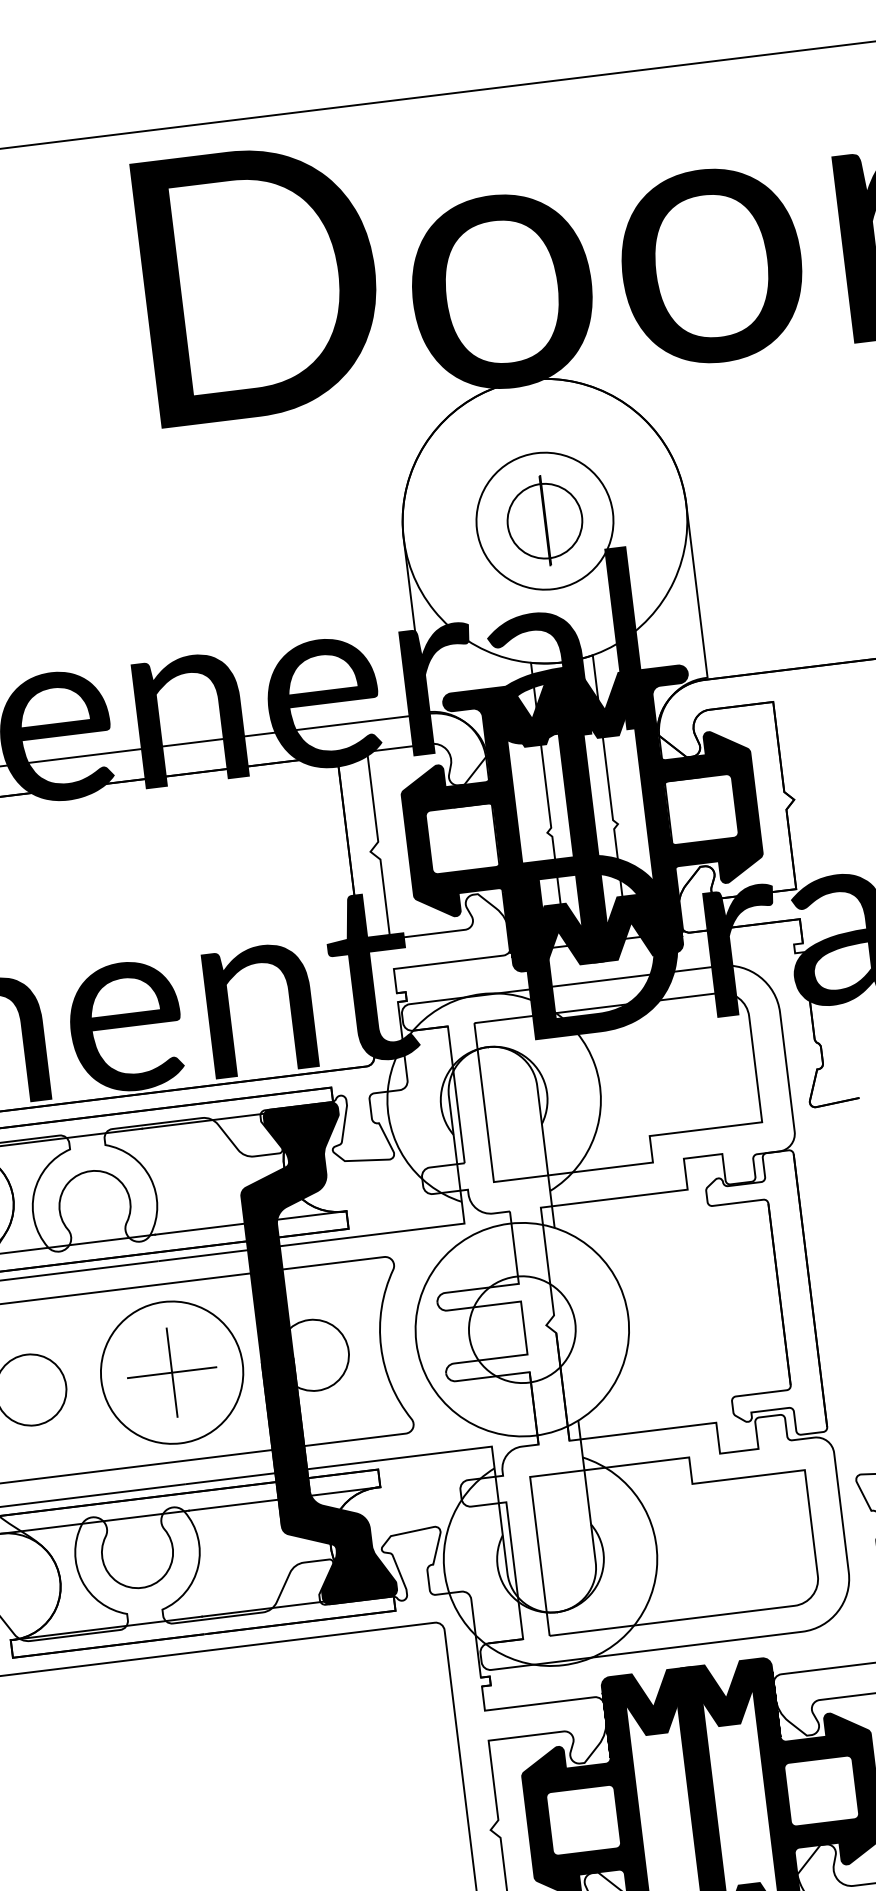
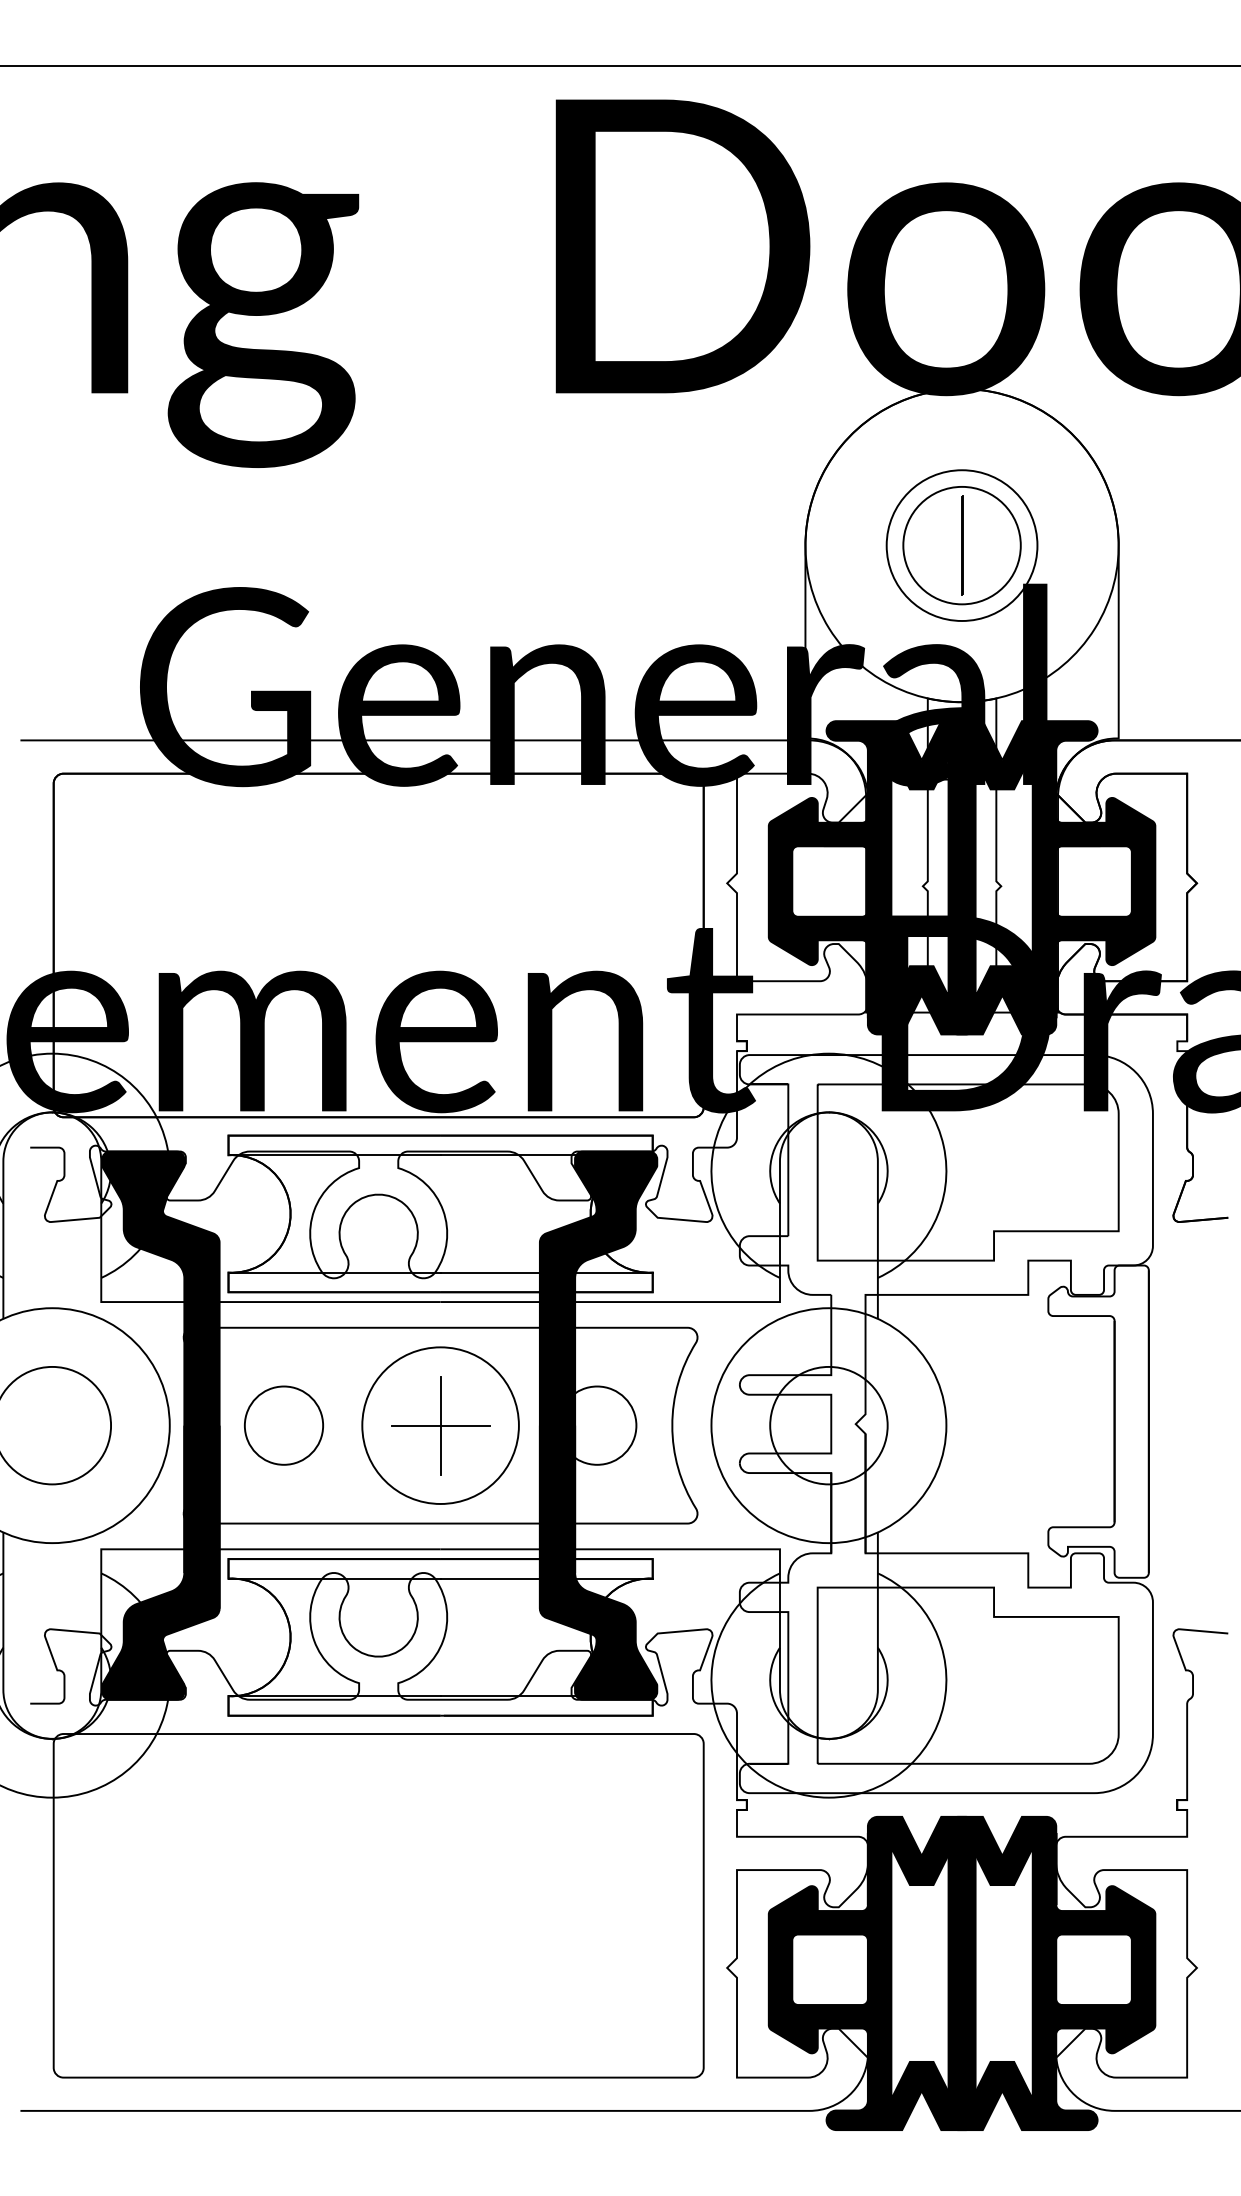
circle: (544, 521) -> (961, 545), size x1.43

